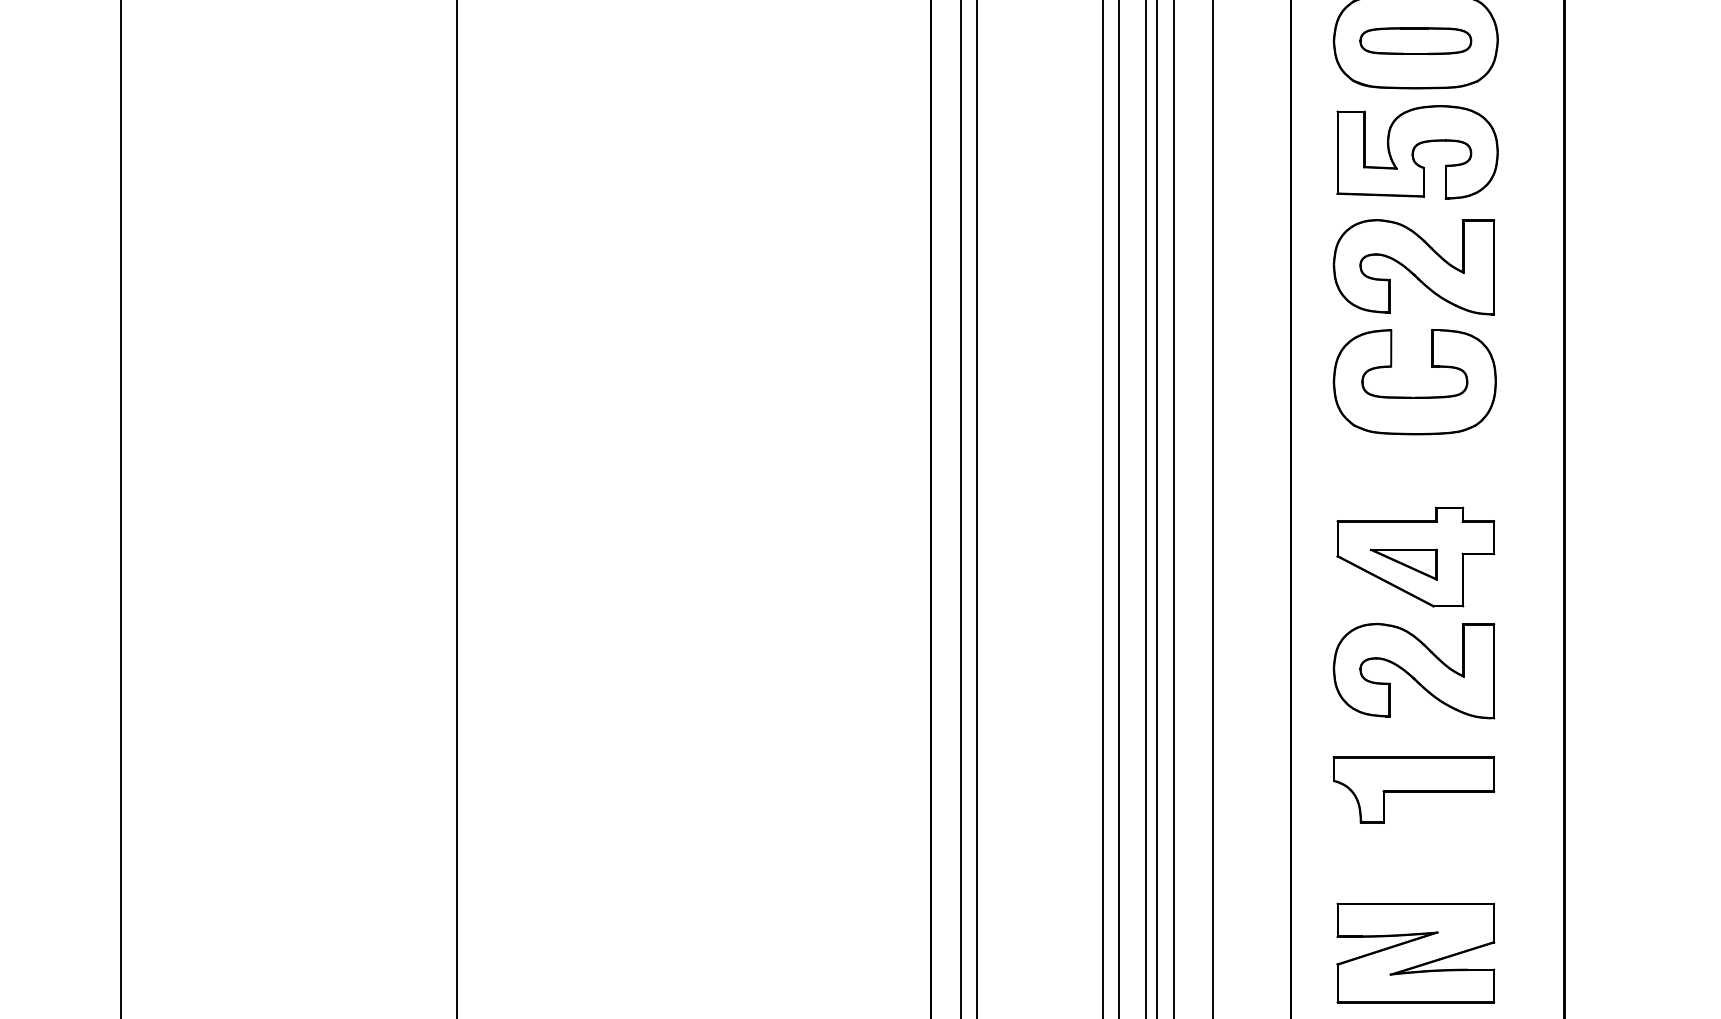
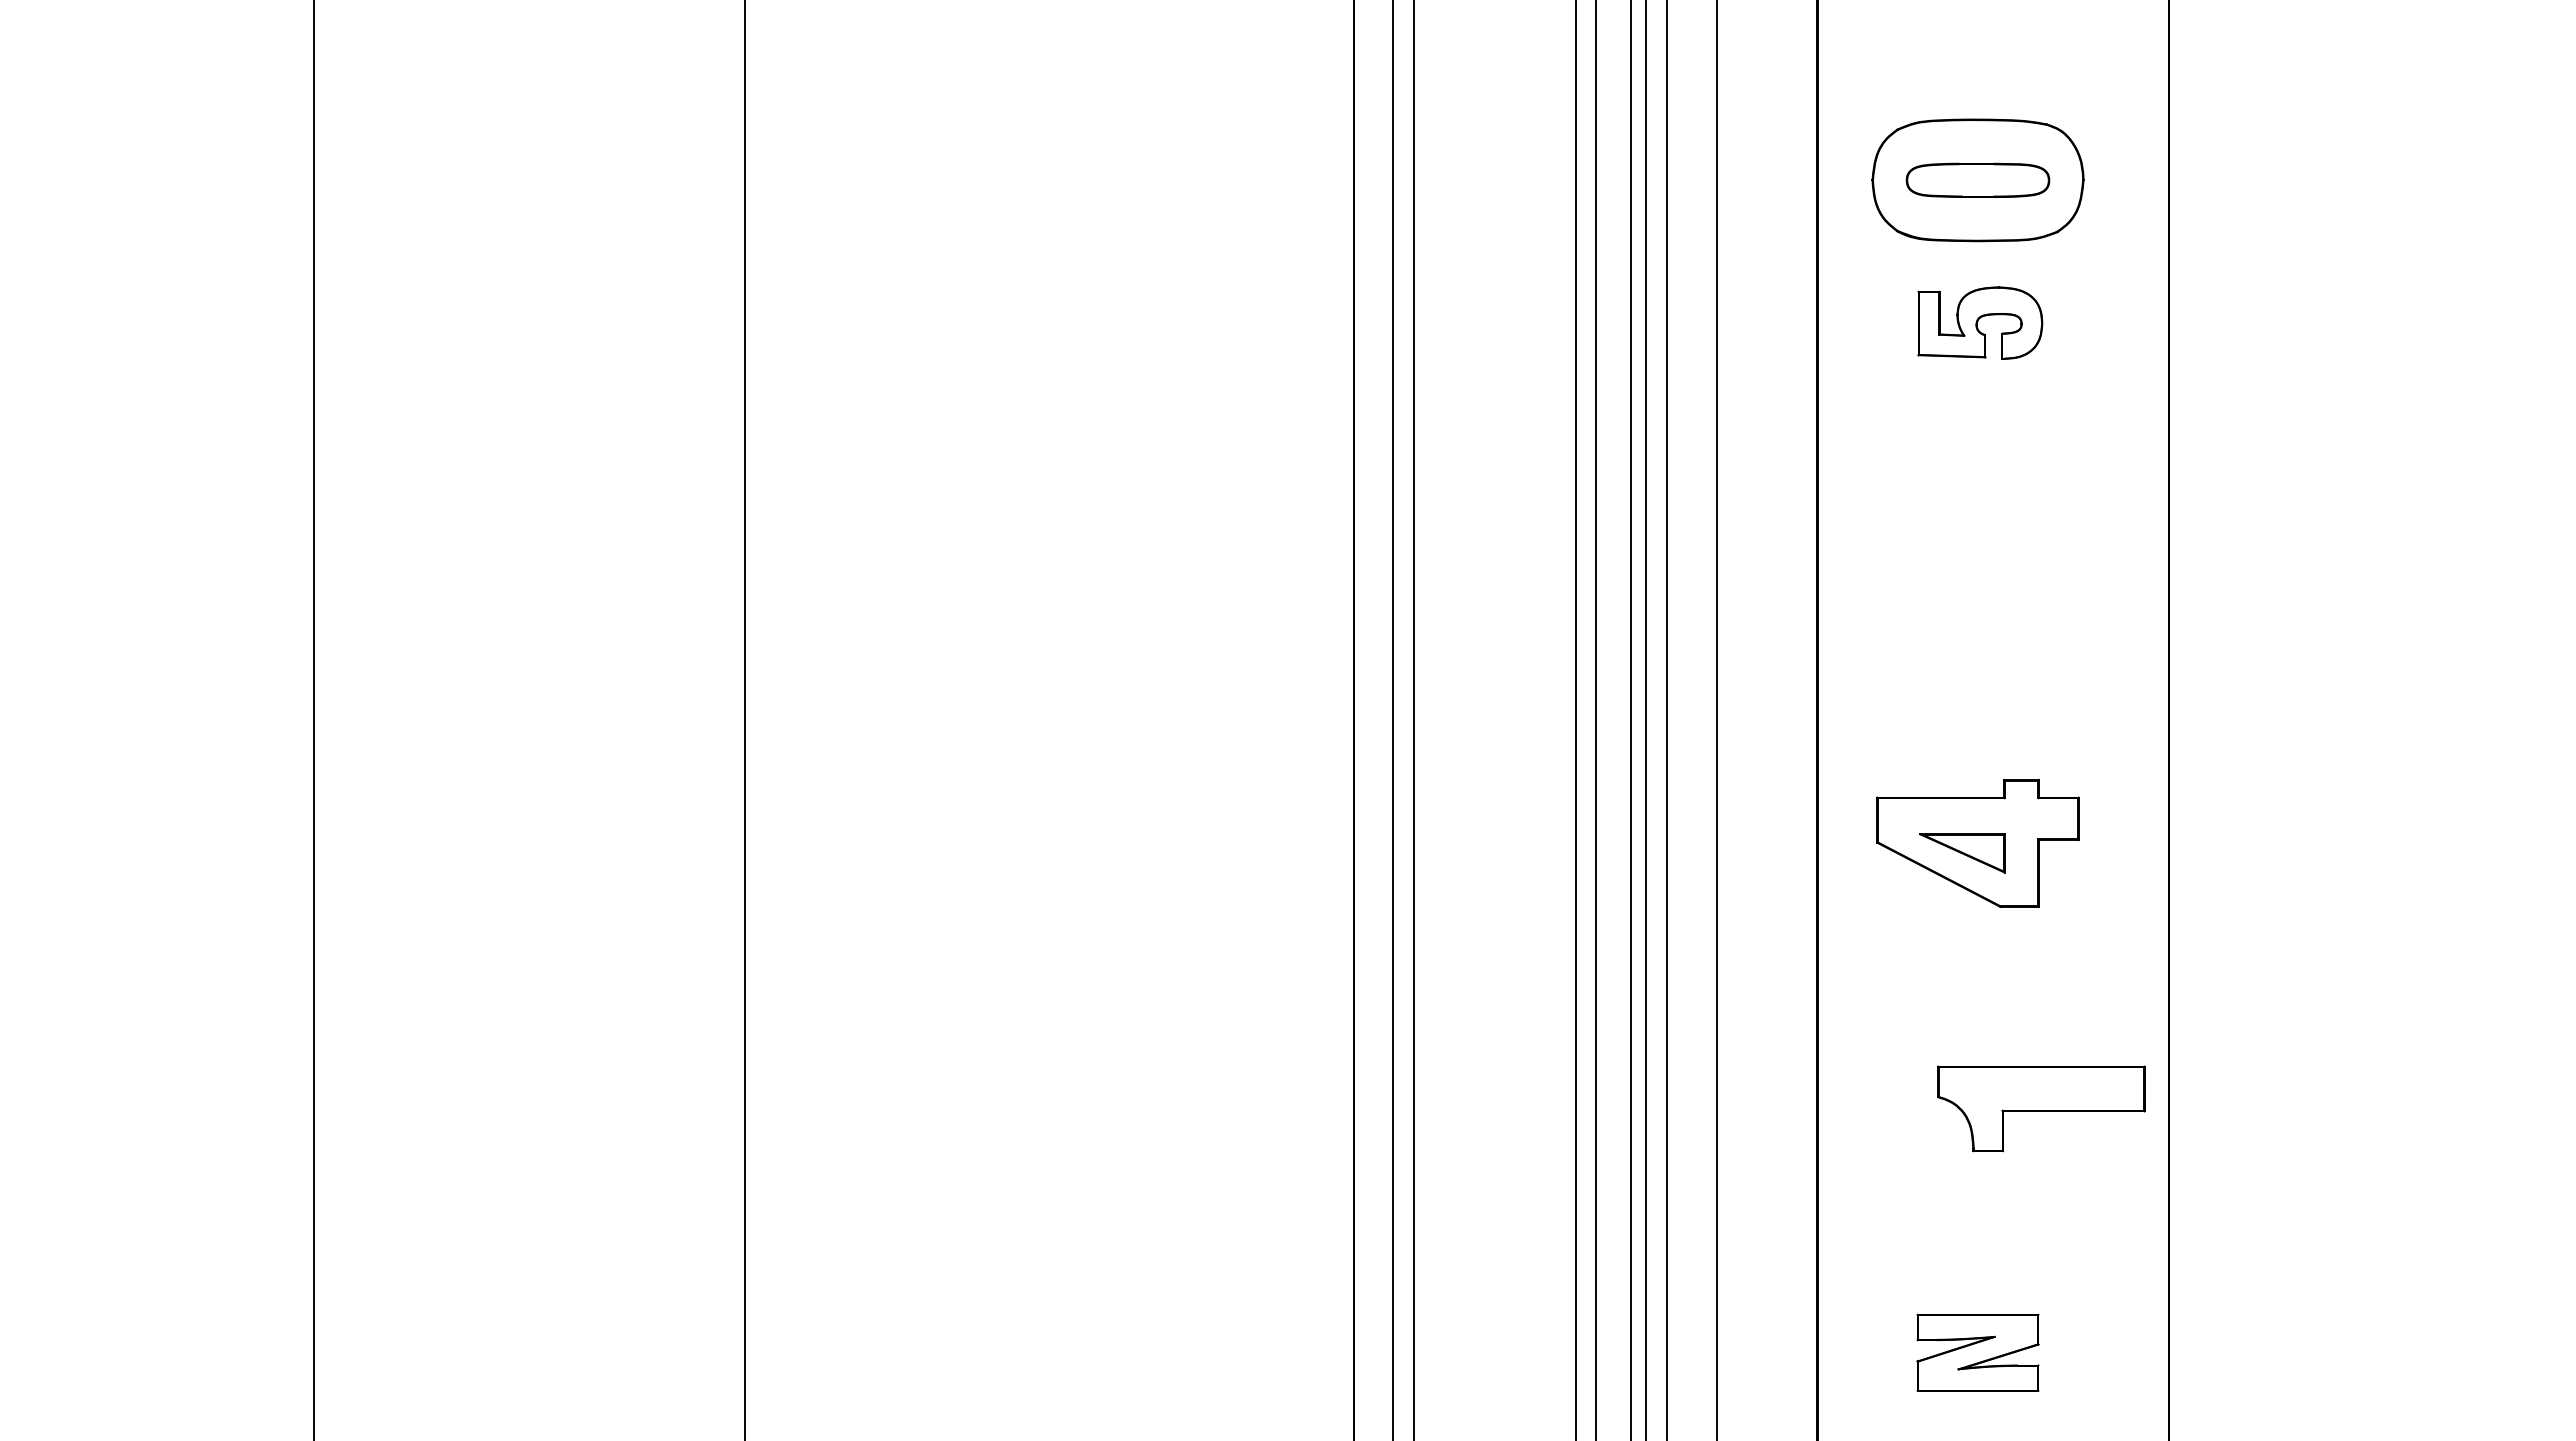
part: (1417, 151) -> (1980, 322), size x0.6
part: (1413, 266) -> (1975, 470), removed
part: (1415, 396) -> (1977, 637), removed
part: (1413, 671) -> (1975, 990), removed
part: (1413, 789) -> (2041, 1108), moved
part: (1415, 953) -> (1977, 1352), size x0.6

